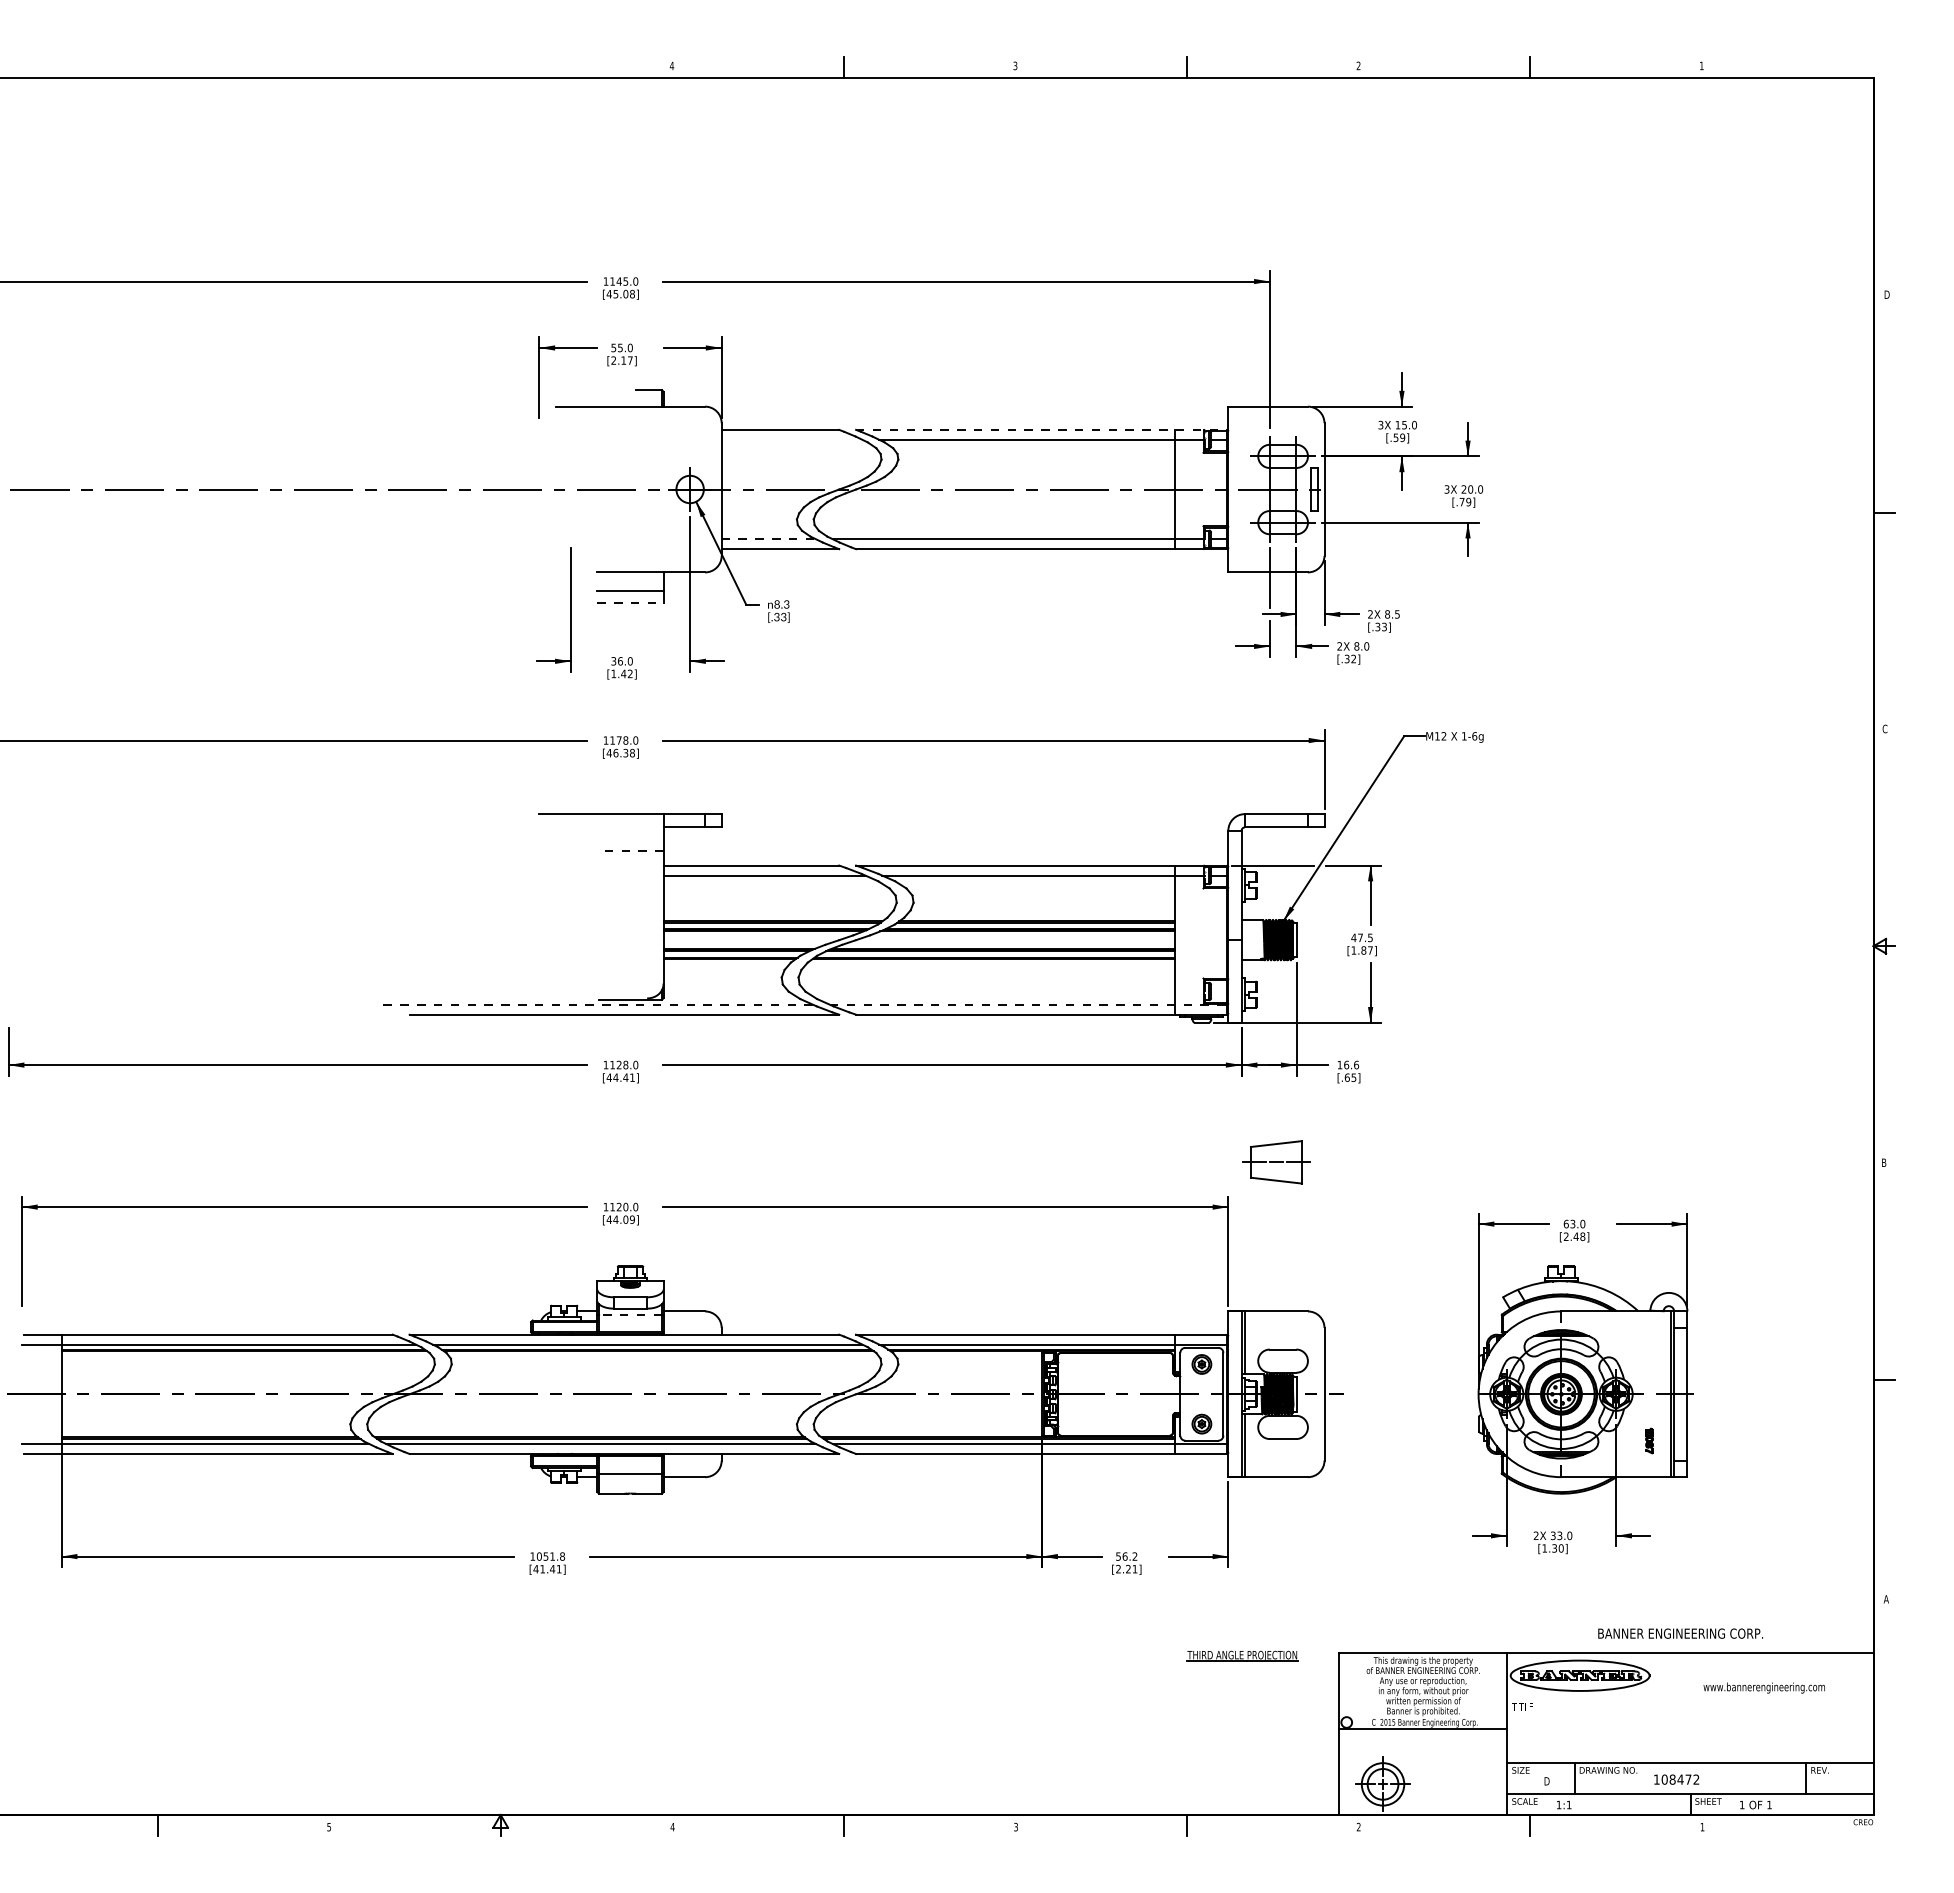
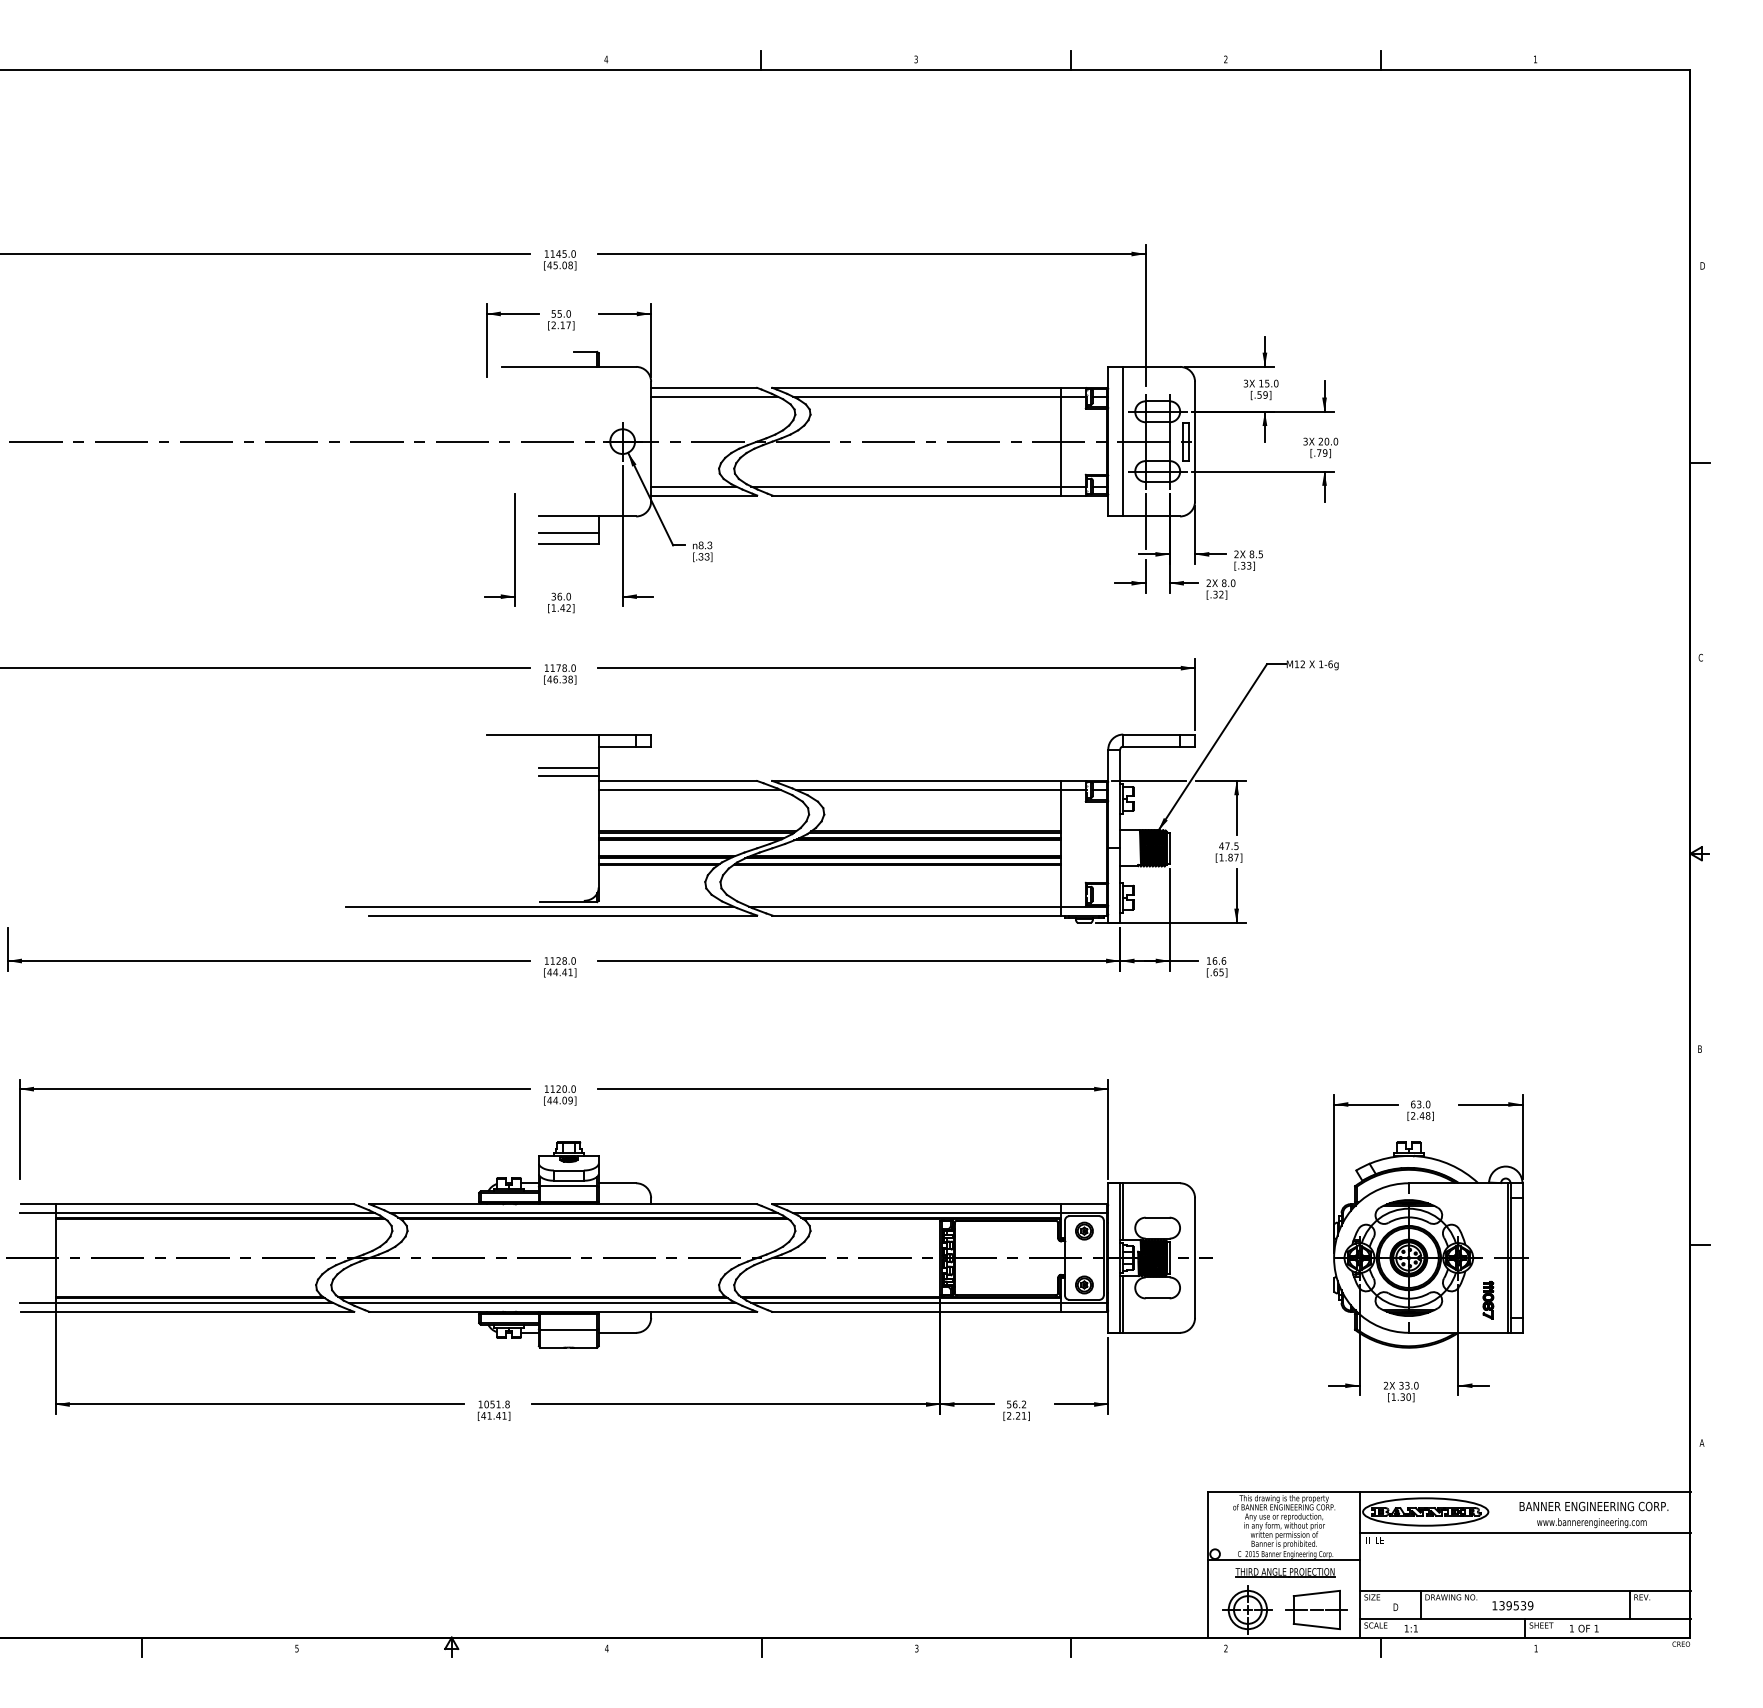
line: (1041, 429) -> (939, 387), dashed -> solid
line: (791, 439) -> (714, 396), added
line: (1244, 489) -> (1122, 441), added
line: (769, 539) -> (694, 486), dashed -> solid
line: (630, 602) -> (568, 543), dashed -> solid
line: (629, 851) -> (567, 768), dashed -> solid
line: (630, 860) -> (568, 776), added
line: (598, 1004) -> (539, 906), dashed -> solid
line: (1029, 1004) -> (928, 906), dashed -> solid
part: (1276, 1162) -> (1316, 1610), moved
line: (630, 1314) -> (568, 1186), dashed -> solid
part: (1649, 1440) -> (1488, 1299), size x1.67
text: (1680, 1633) -> (1593, 1506), moved
part: (1242, 1655) -> (1285, 1572), moved
line: (1690, 1698) -> (1525, 1532), added
text: (1680, 1779) -> (1516, 1605), 108472 -> 139539

